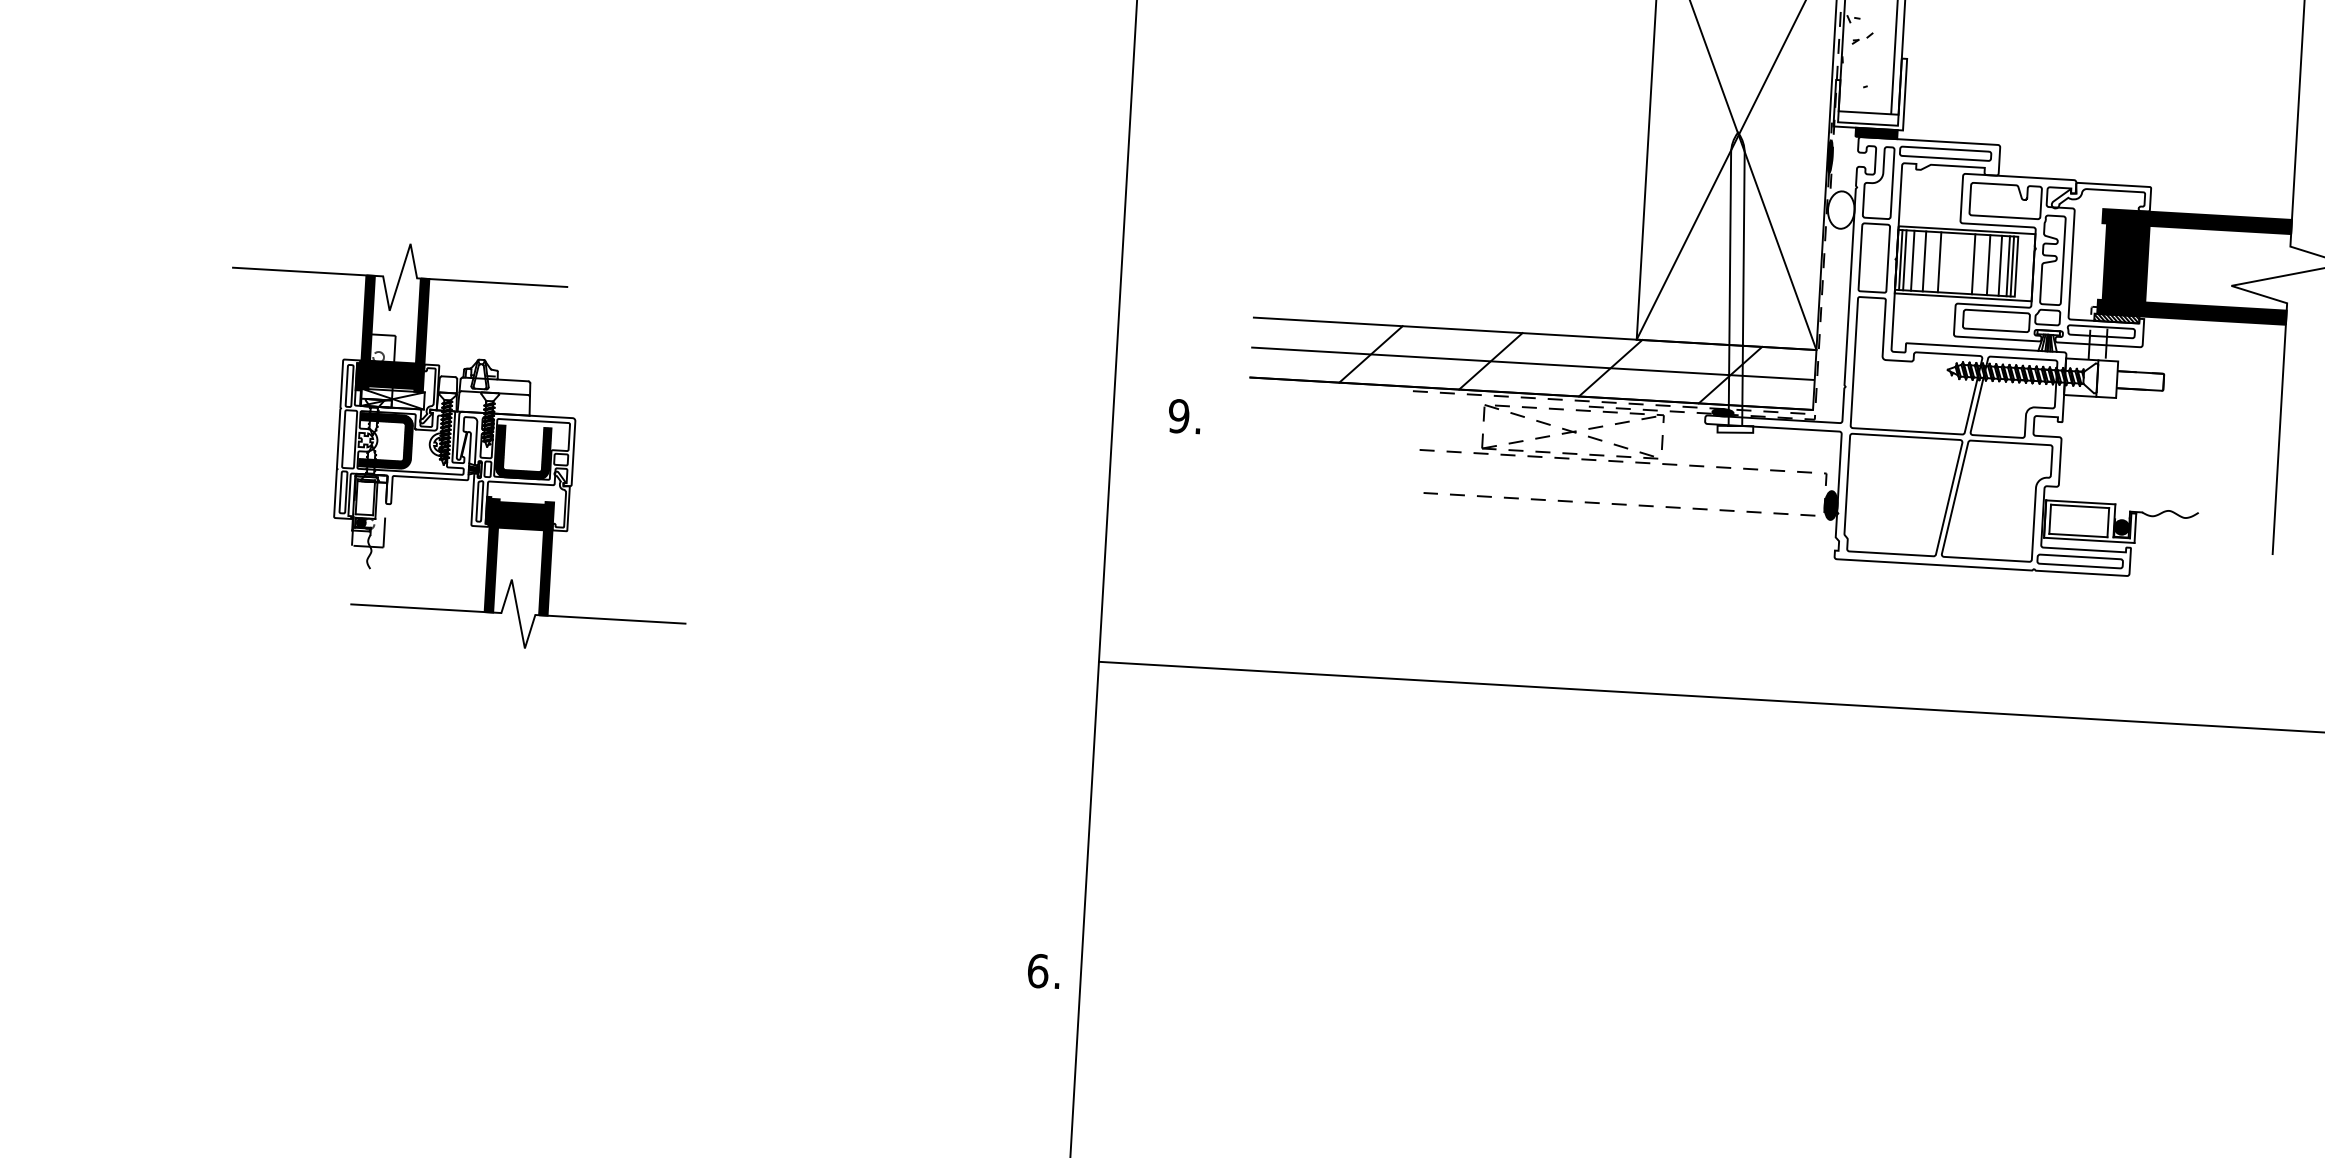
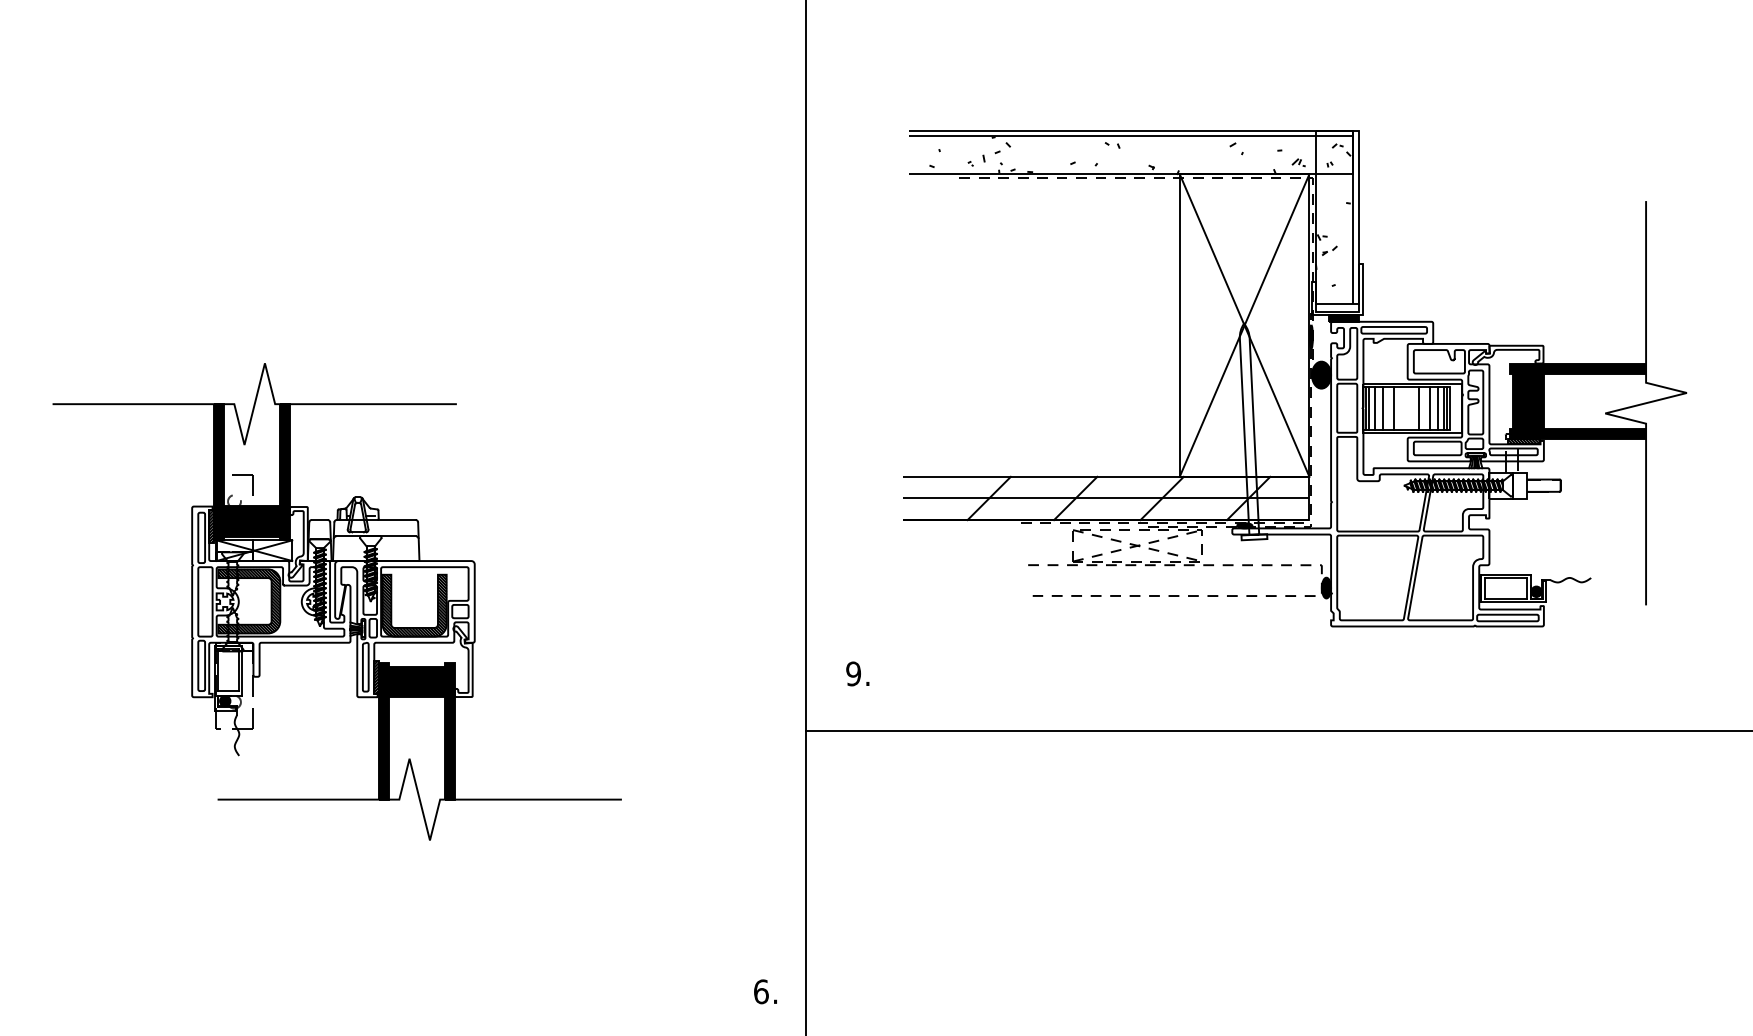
fill: (1841, 209) -> (1321, 374), added
text: (1184, 415) -> (857, 673), moved
part: (458, 445) -> (336, 601), size x1.67
text: (1043, 970) -> (765, 991), moved

